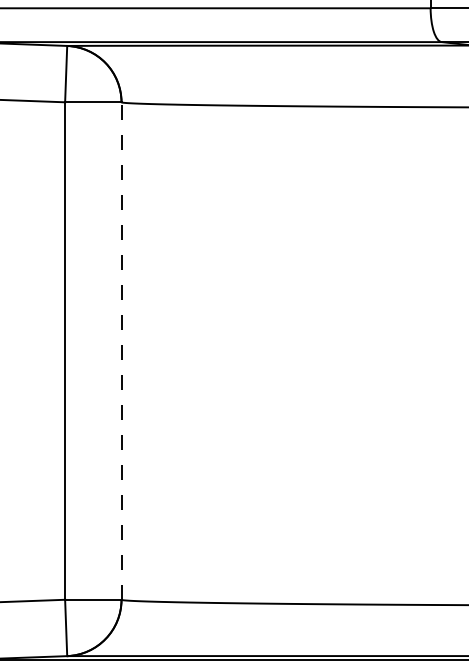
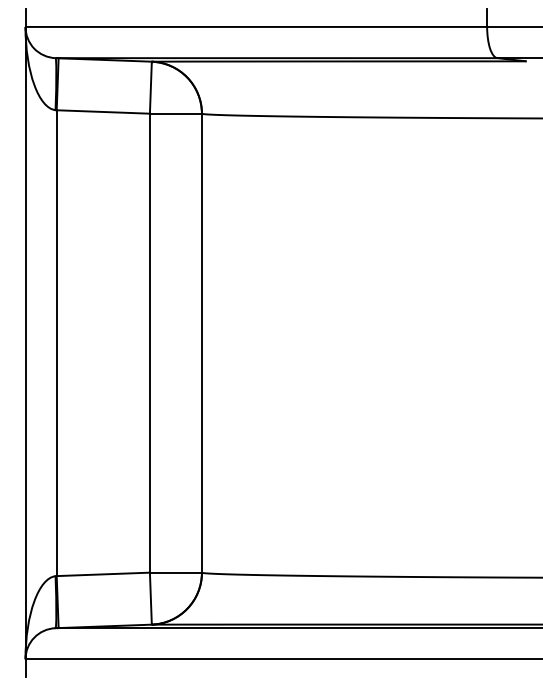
line: (121, 350) -> (201, 342), dashed -> solid

